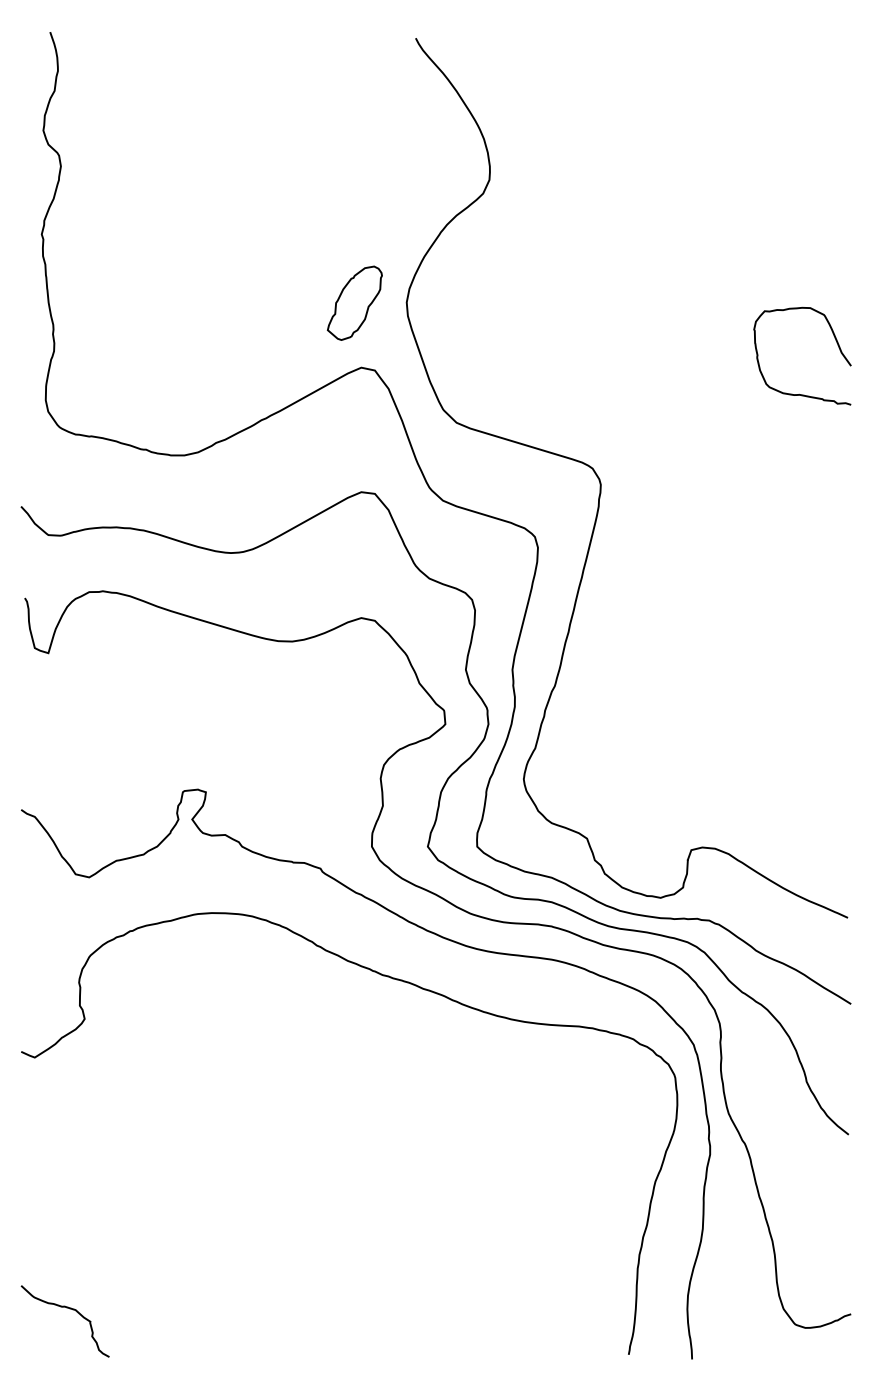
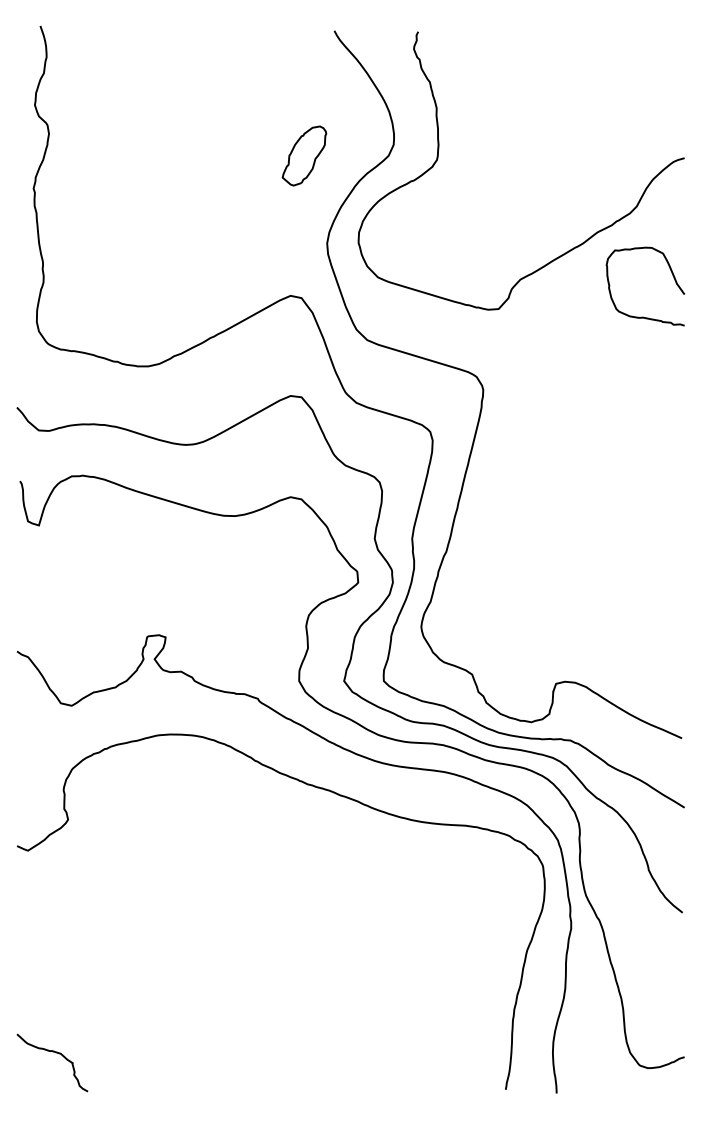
curve: (545, 196) -> (438, 158), added
part: (354, 302) -> (304, 155), moved

